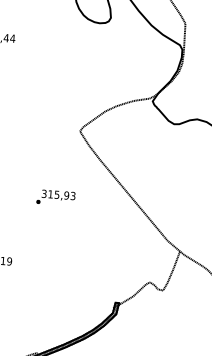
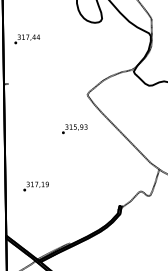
text: (55, 198) -> (74, 129), moved

